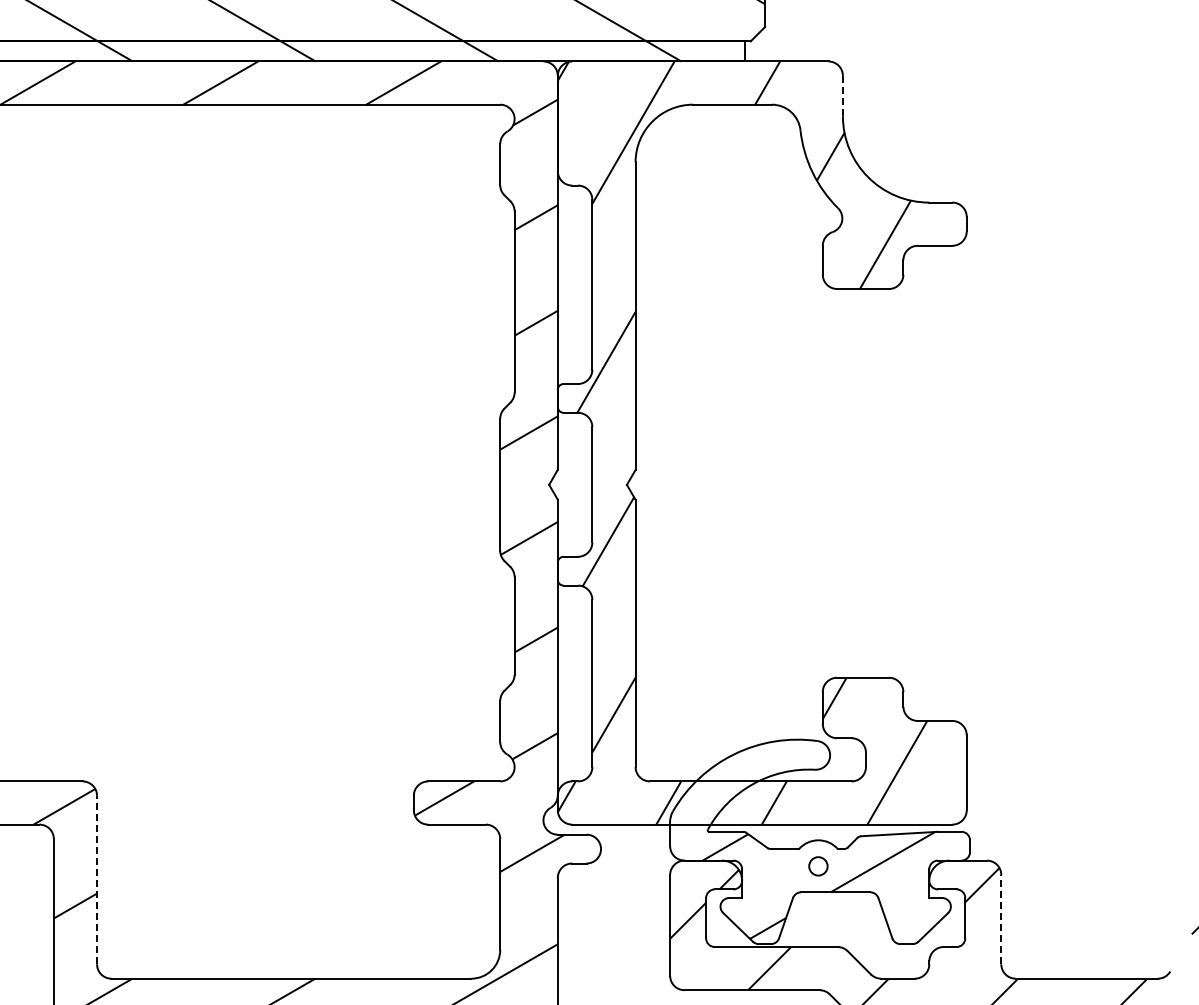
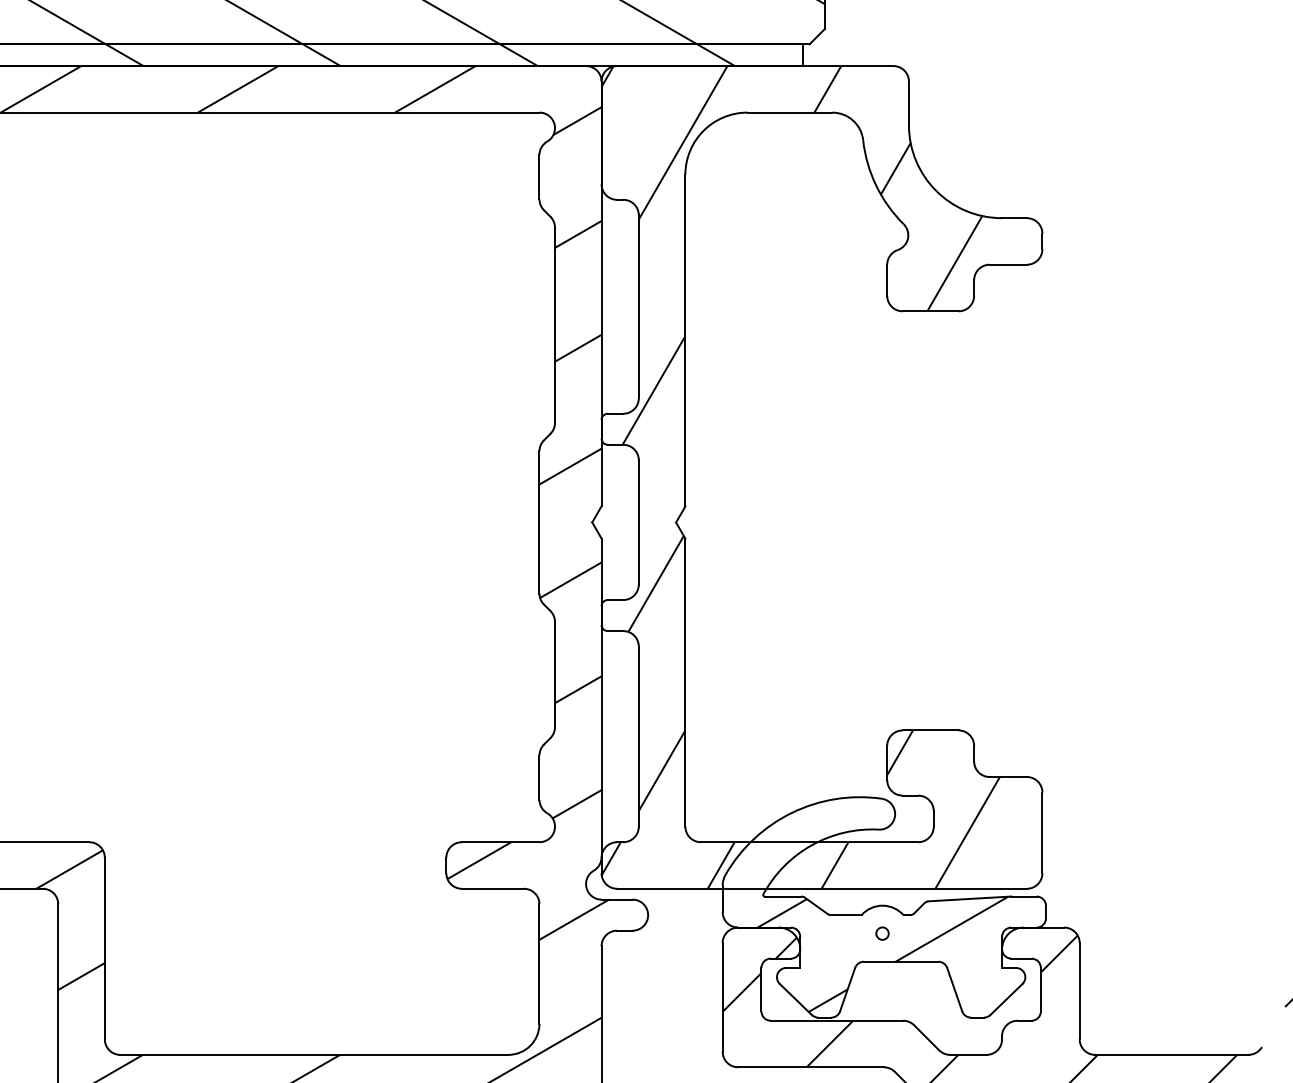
line: (842, 95) -> (908, 102), dashed -> solid
circle: (818, 865) -> (882, 932), size x0.62
line: (97, 879) -> (105, 947), dashed -> solid
line: (1001, 919) -> (1079, 991), dashed -> solid

